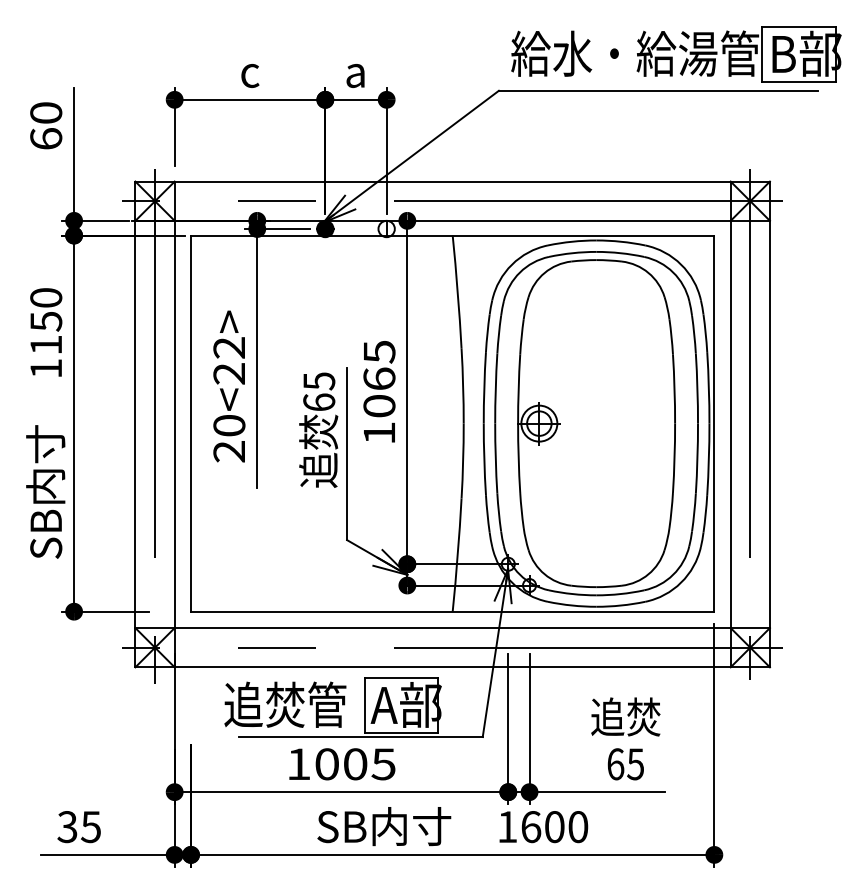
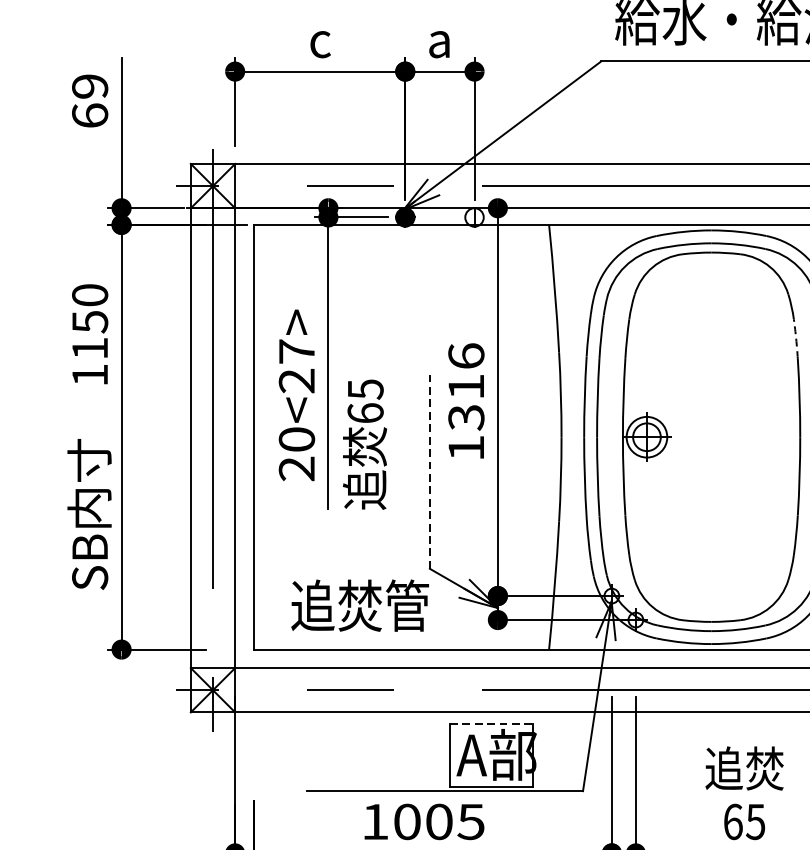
text: (46, 112) -> (90, 85), 60 -> 69
arc: (671, 336) -> (796, 338), solid -> dashed
text: (228, 347) -> (295, 351), 20<22> -> 20<27>
text: (379, 378) -> (466, 386), 1065 -> 1316
text: (318, 429) -> (364, 443), moved
line: (347, 453) -> (430, 470), solid -> dashed
line: (401, 677) -> (491, 723), solid -> dashed
text: (285, 704) -> (360, 605), moved

